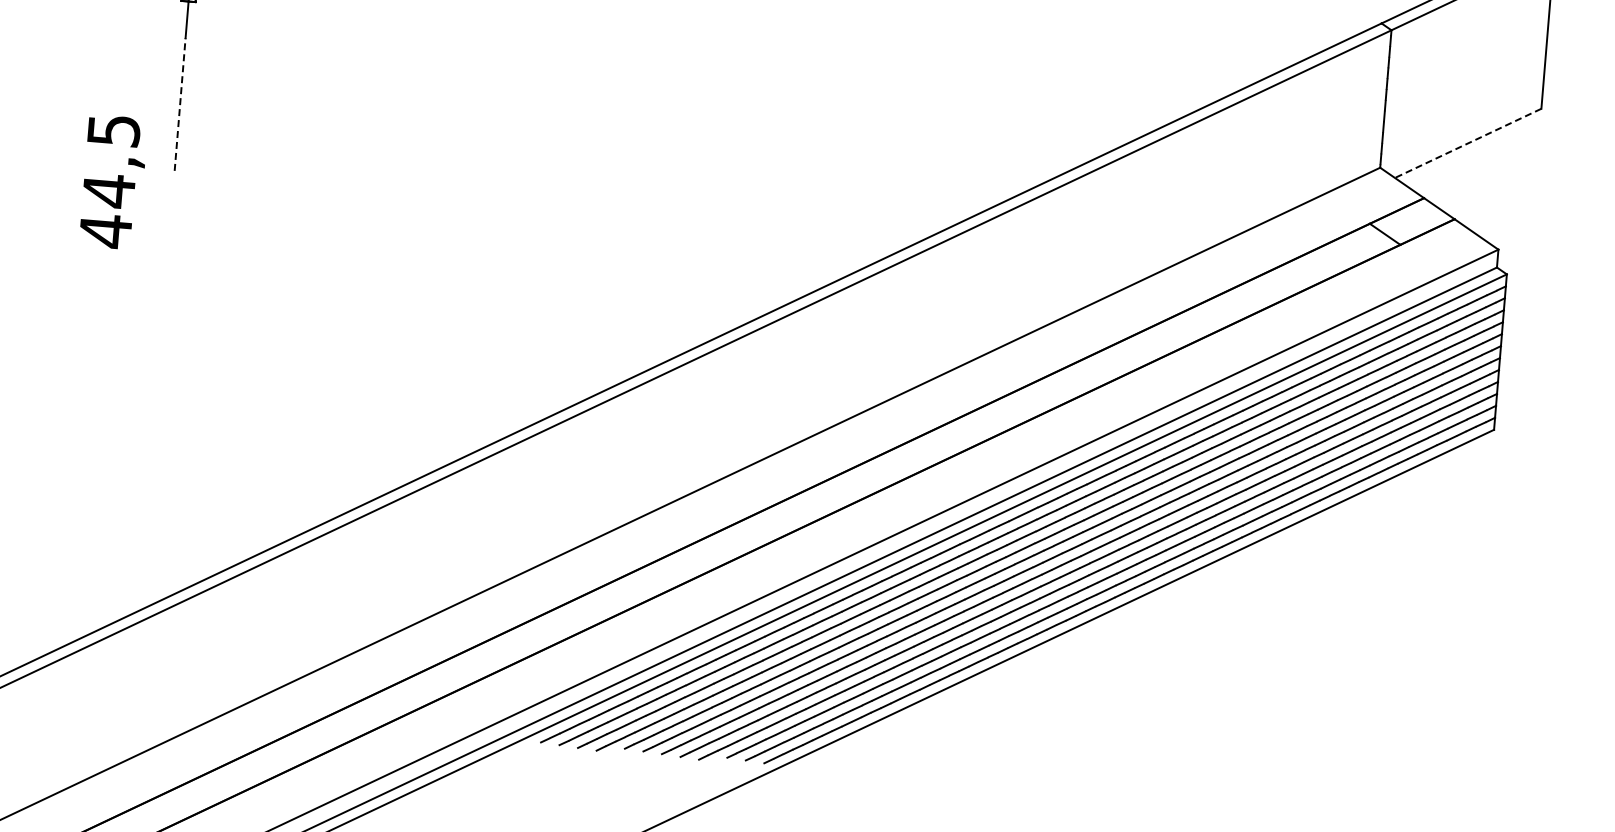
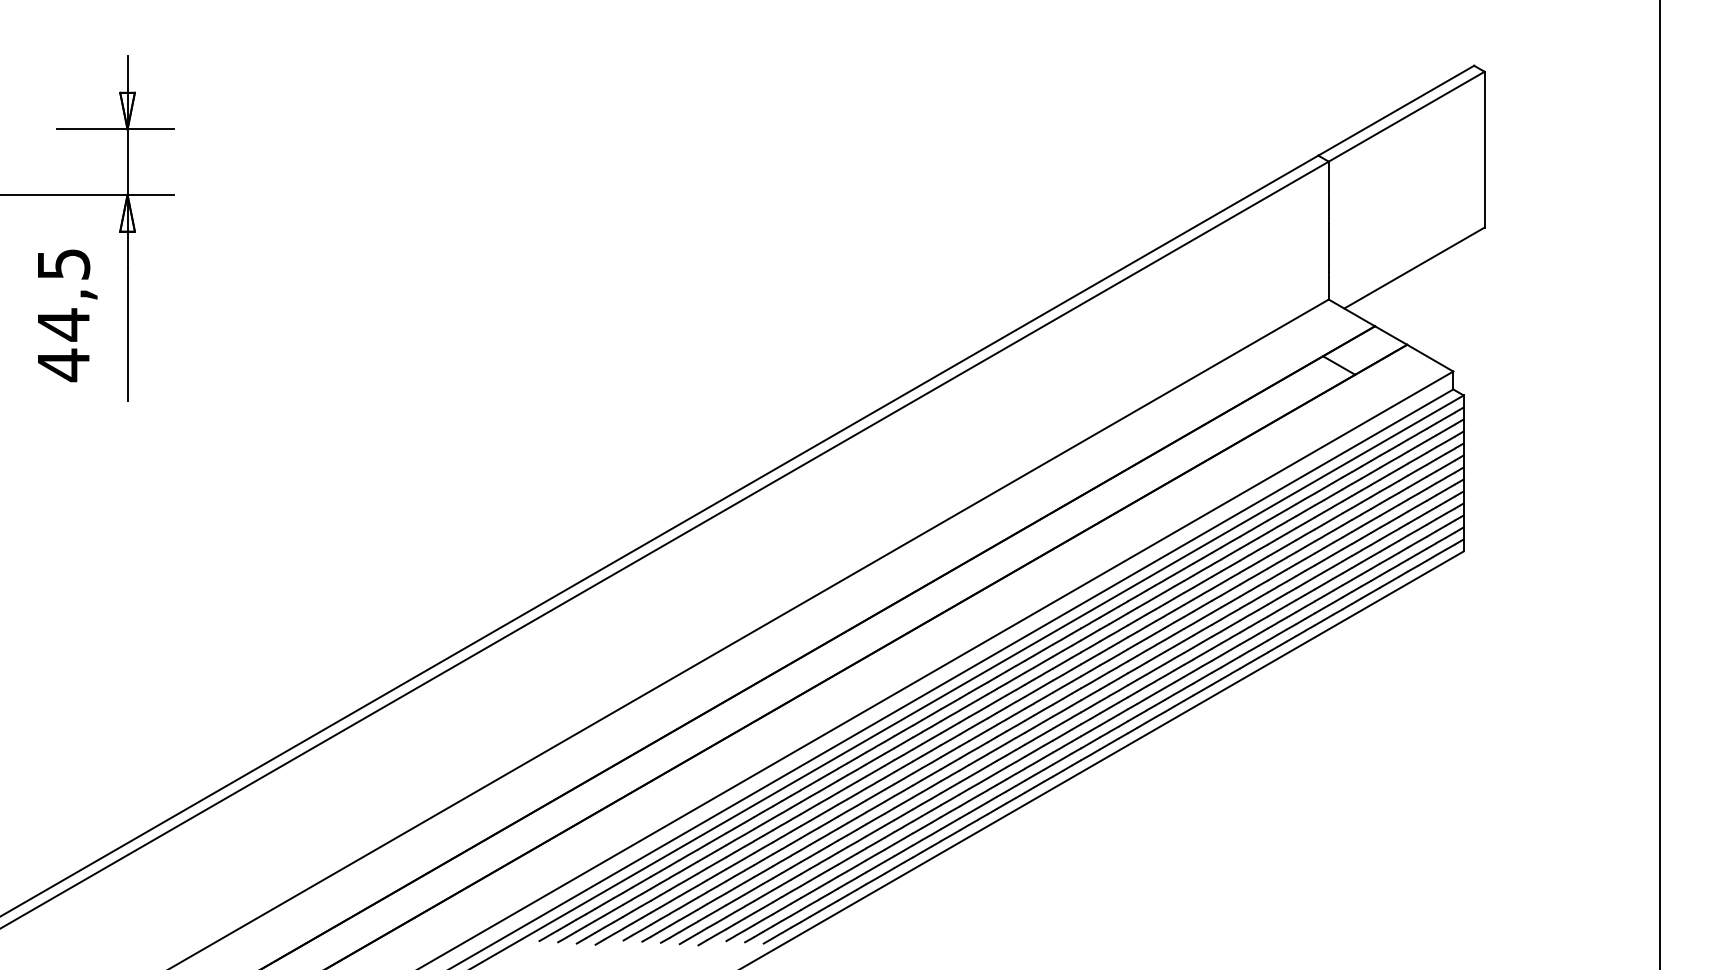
line: (180, 104) -> (127, 334), dashed -> solid
line: (1468, 143) -> (1414, 268), dashed -> solid
text: (113, 181) -> (67, 315), moved

